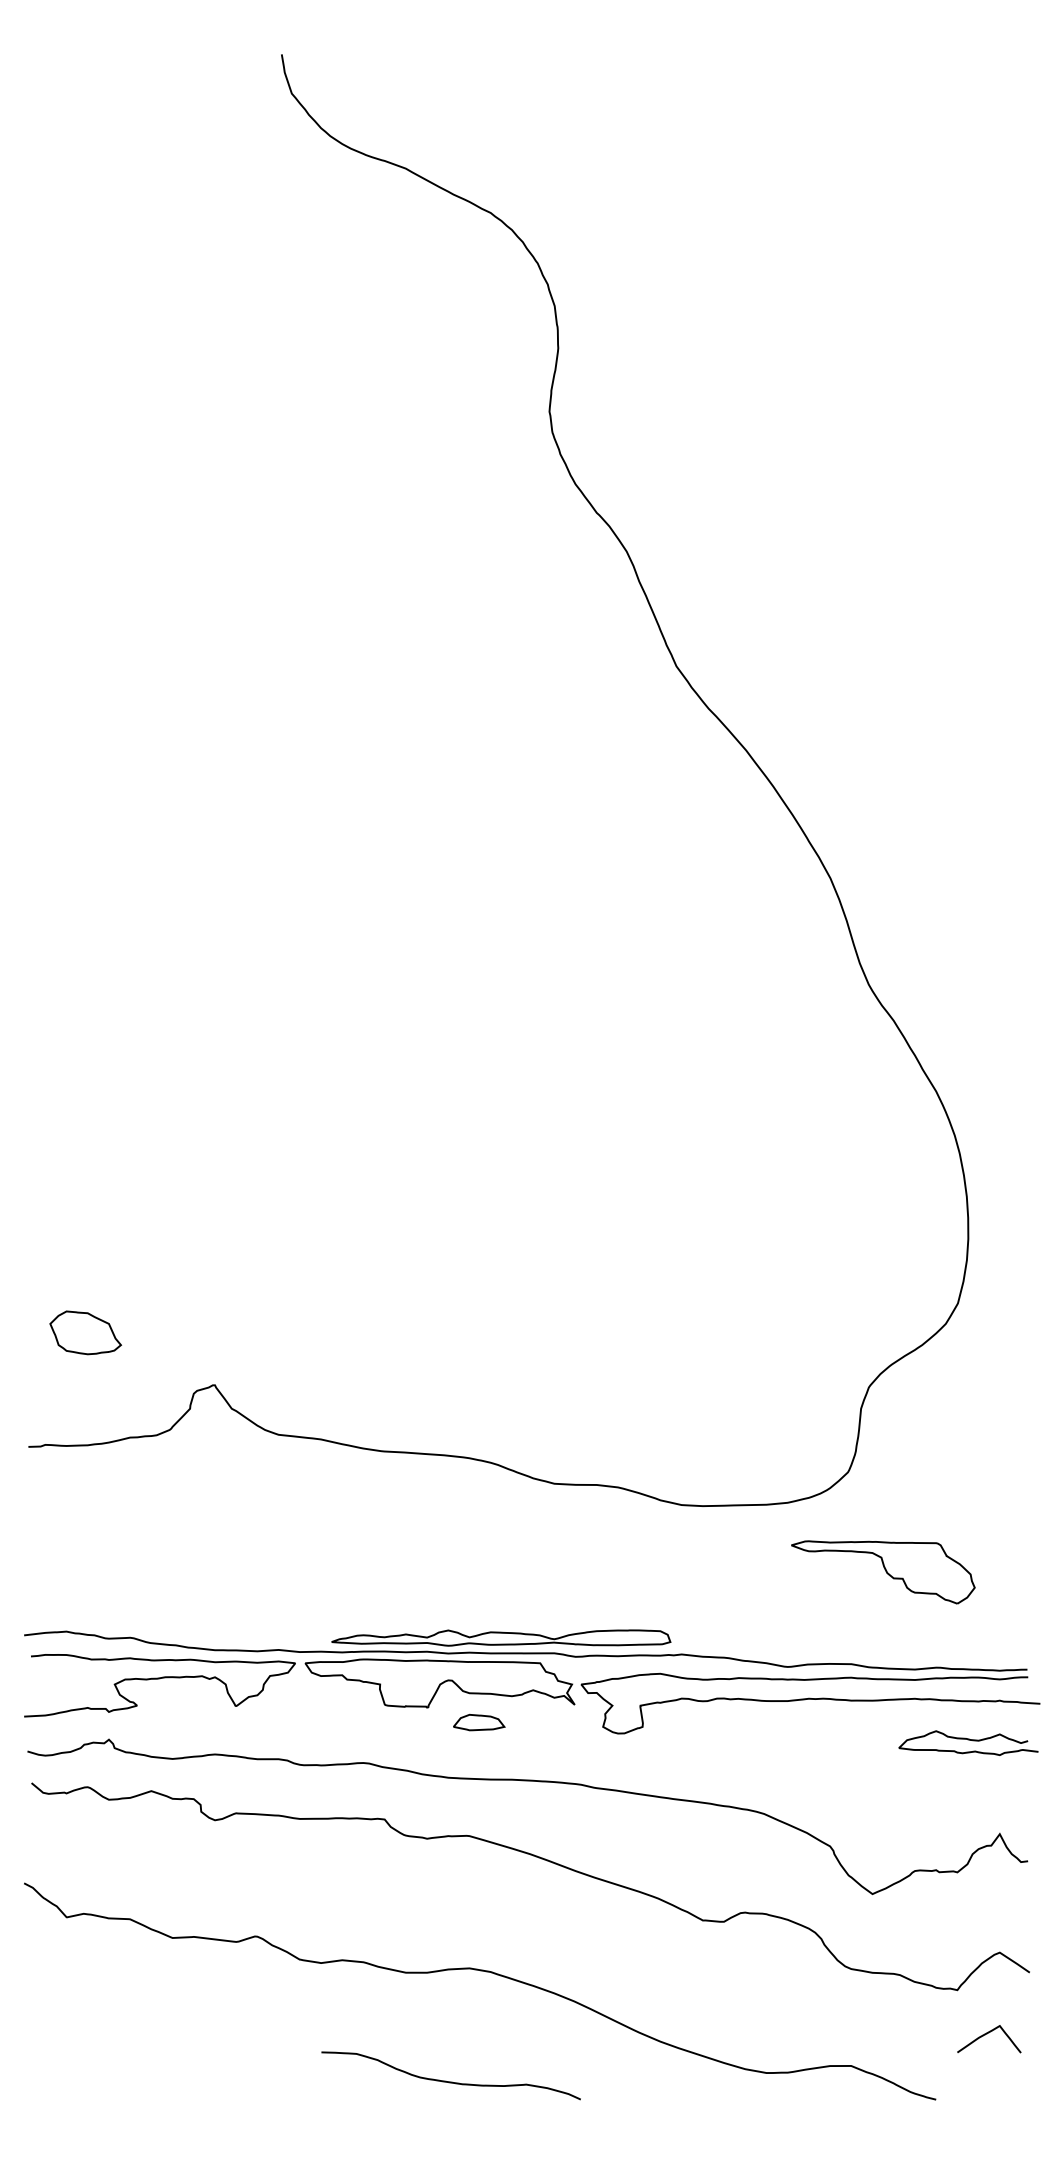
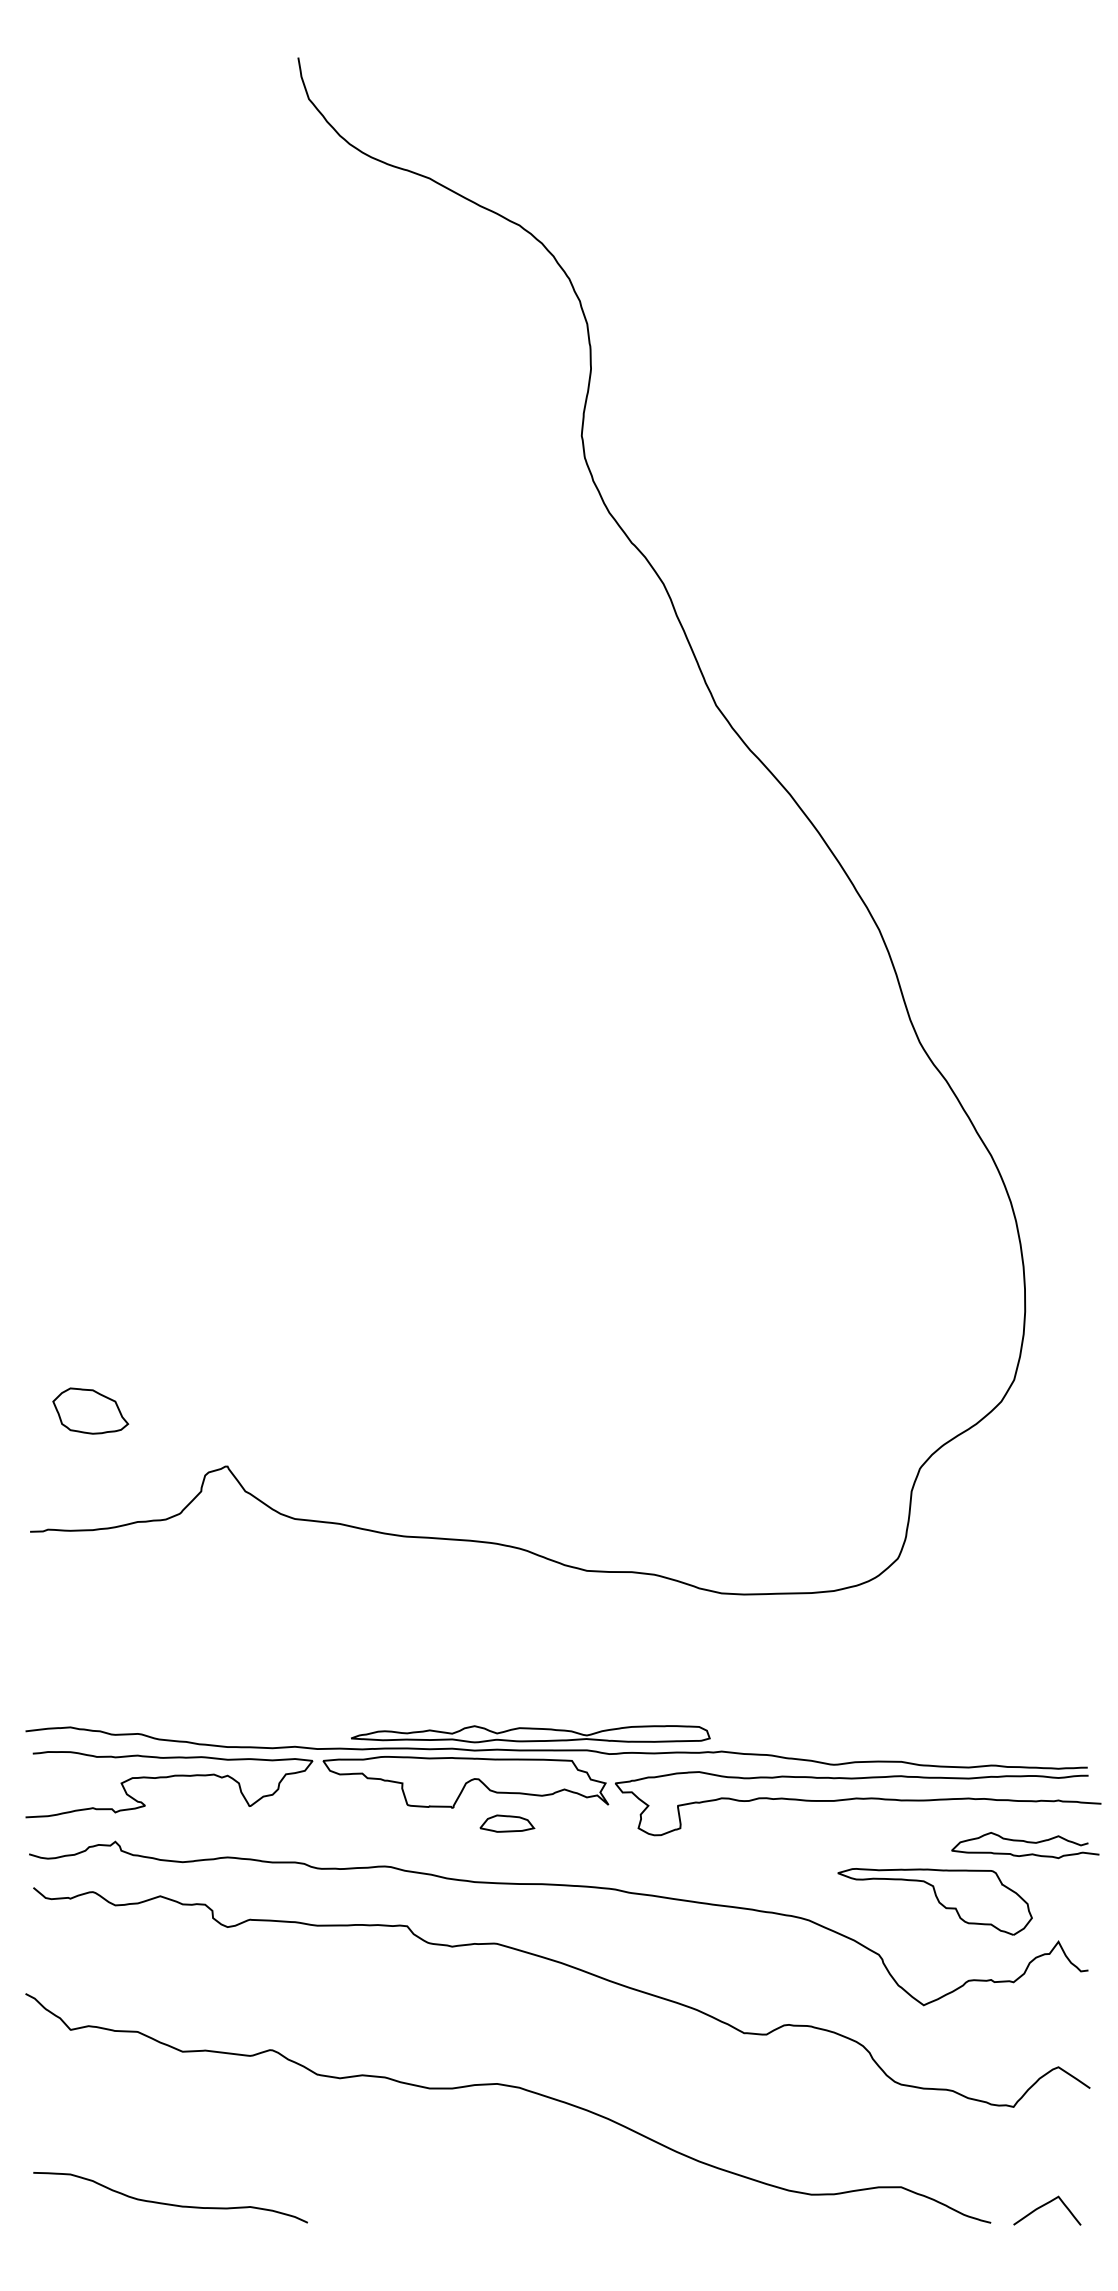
part: (883, 1572) -> (935, 1901), moved
curve: (987, 2034) -> (1045, 2205), moved
curve: (450, 2081) -> (169, 2203), moved

